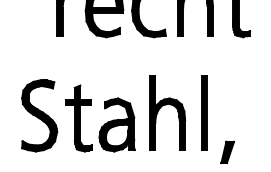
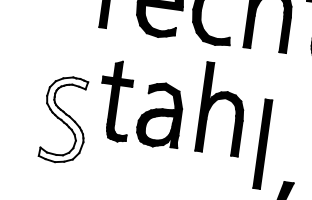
part: (166, 105) -> (222, 99), moved
fill: (39, 115) -> (65, 119), removed
part: (104, 123) -> (145, 111), moved

